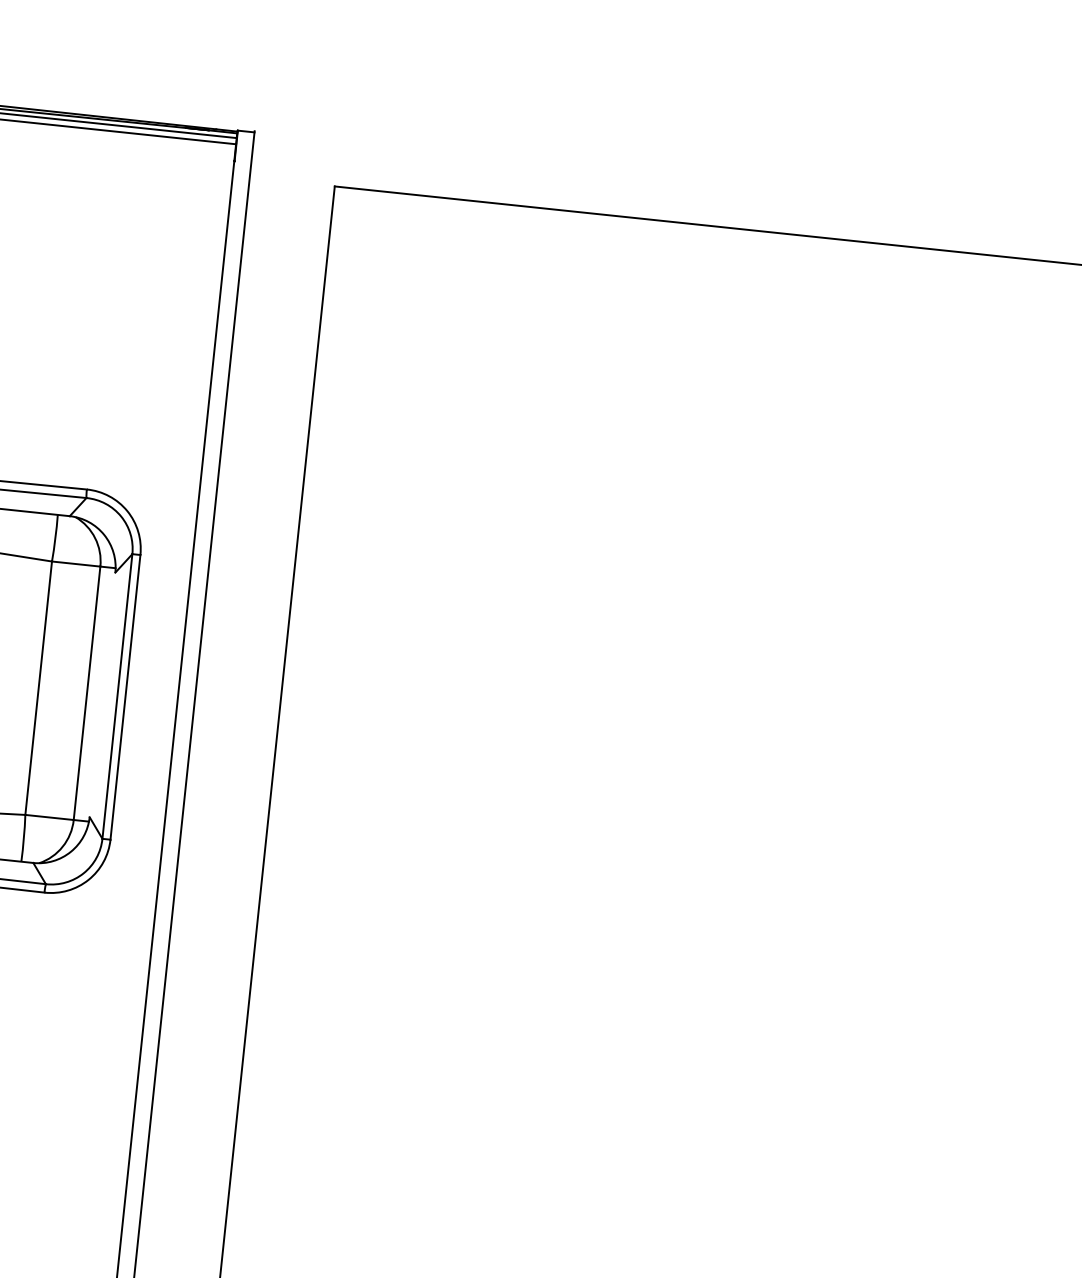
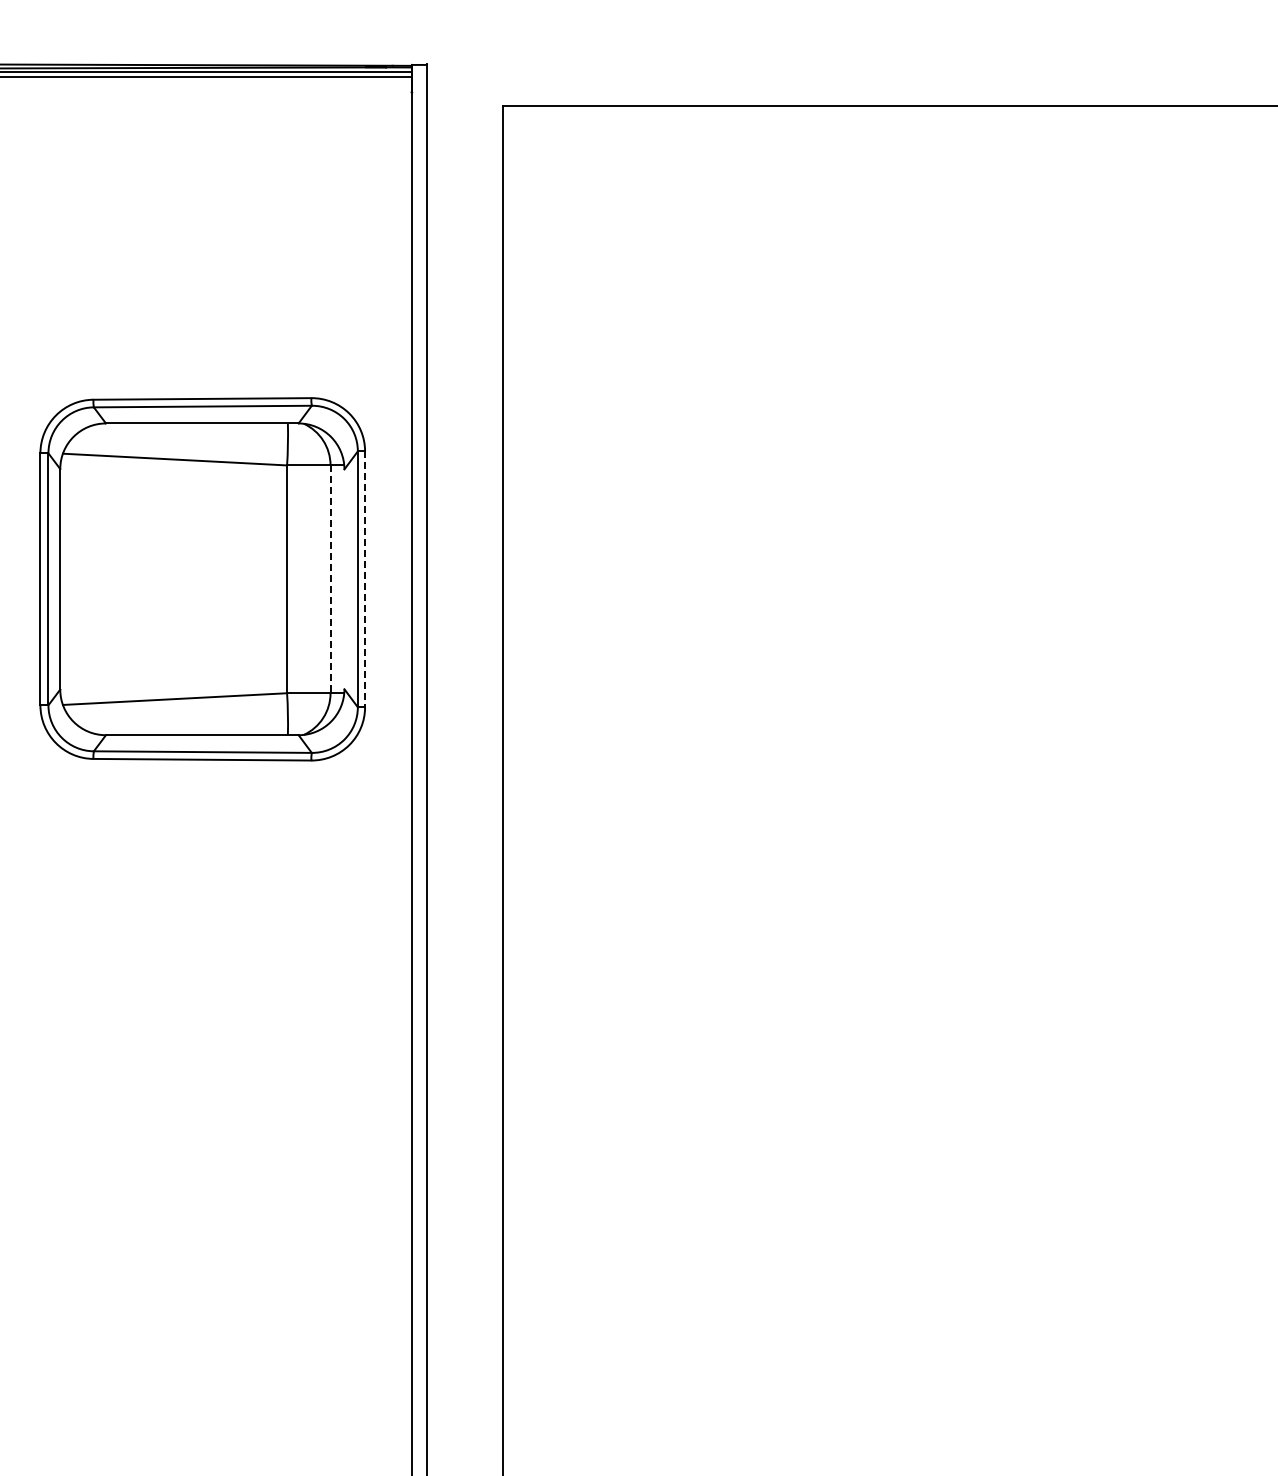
line: (86, 693) -> (330, 579), solid -> dashed
line: (125, 697) -> (365, 579), solid -> dashed

